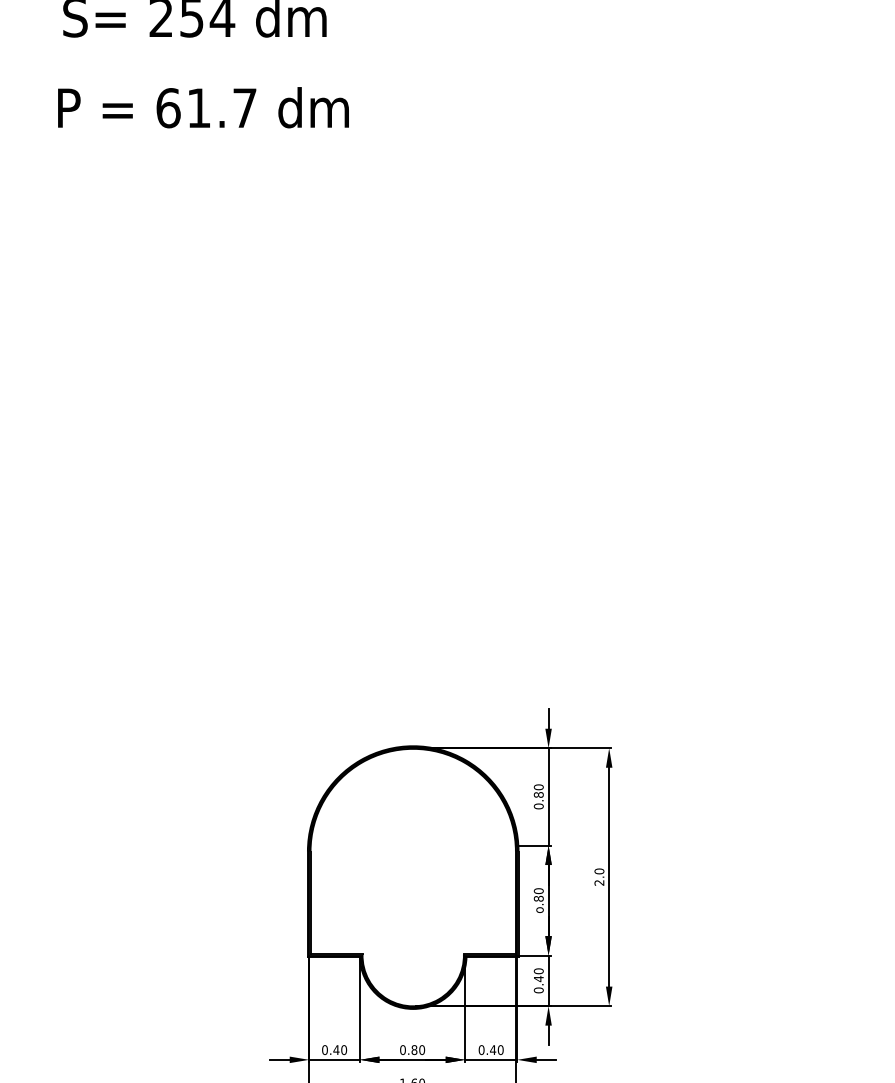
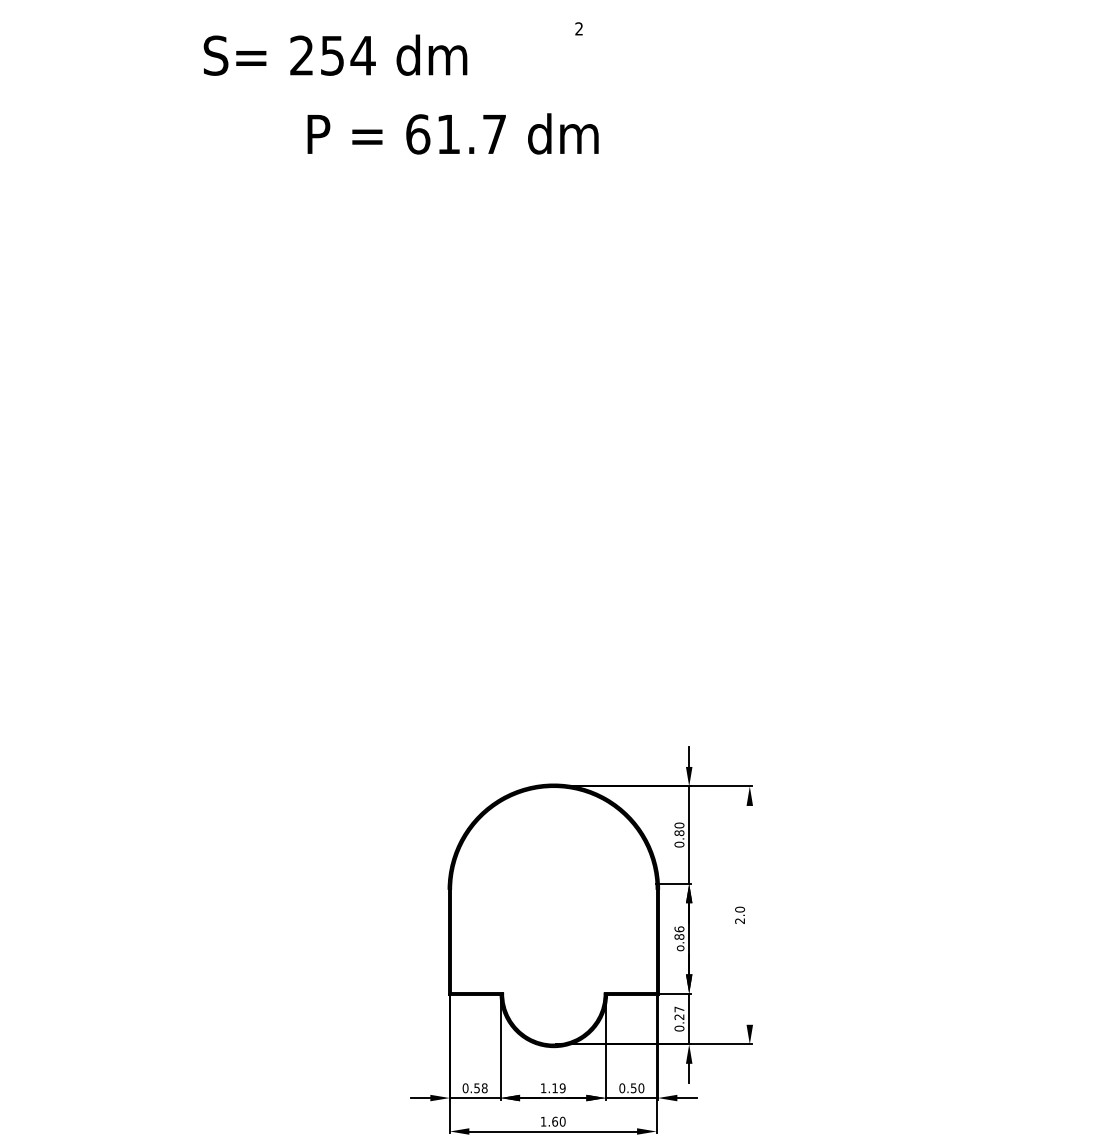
text: (202, 107) -> (452, 133), moved
line: (608, 876) -> (749, 914), removed
text: (537, 891) -> (678, 929), o.80 -> o.86
text: (538, 975) -> (679, 1013), 0.40 -> 0.27
text: (339, 1050) -> (480, 1088), 0.40 -> 0.58
text: (411, 1050) -> (552, 1088), 0.80 -> 1.19
text: (492, 1050) -> (633, 1088), 0.40 -> 0.50

